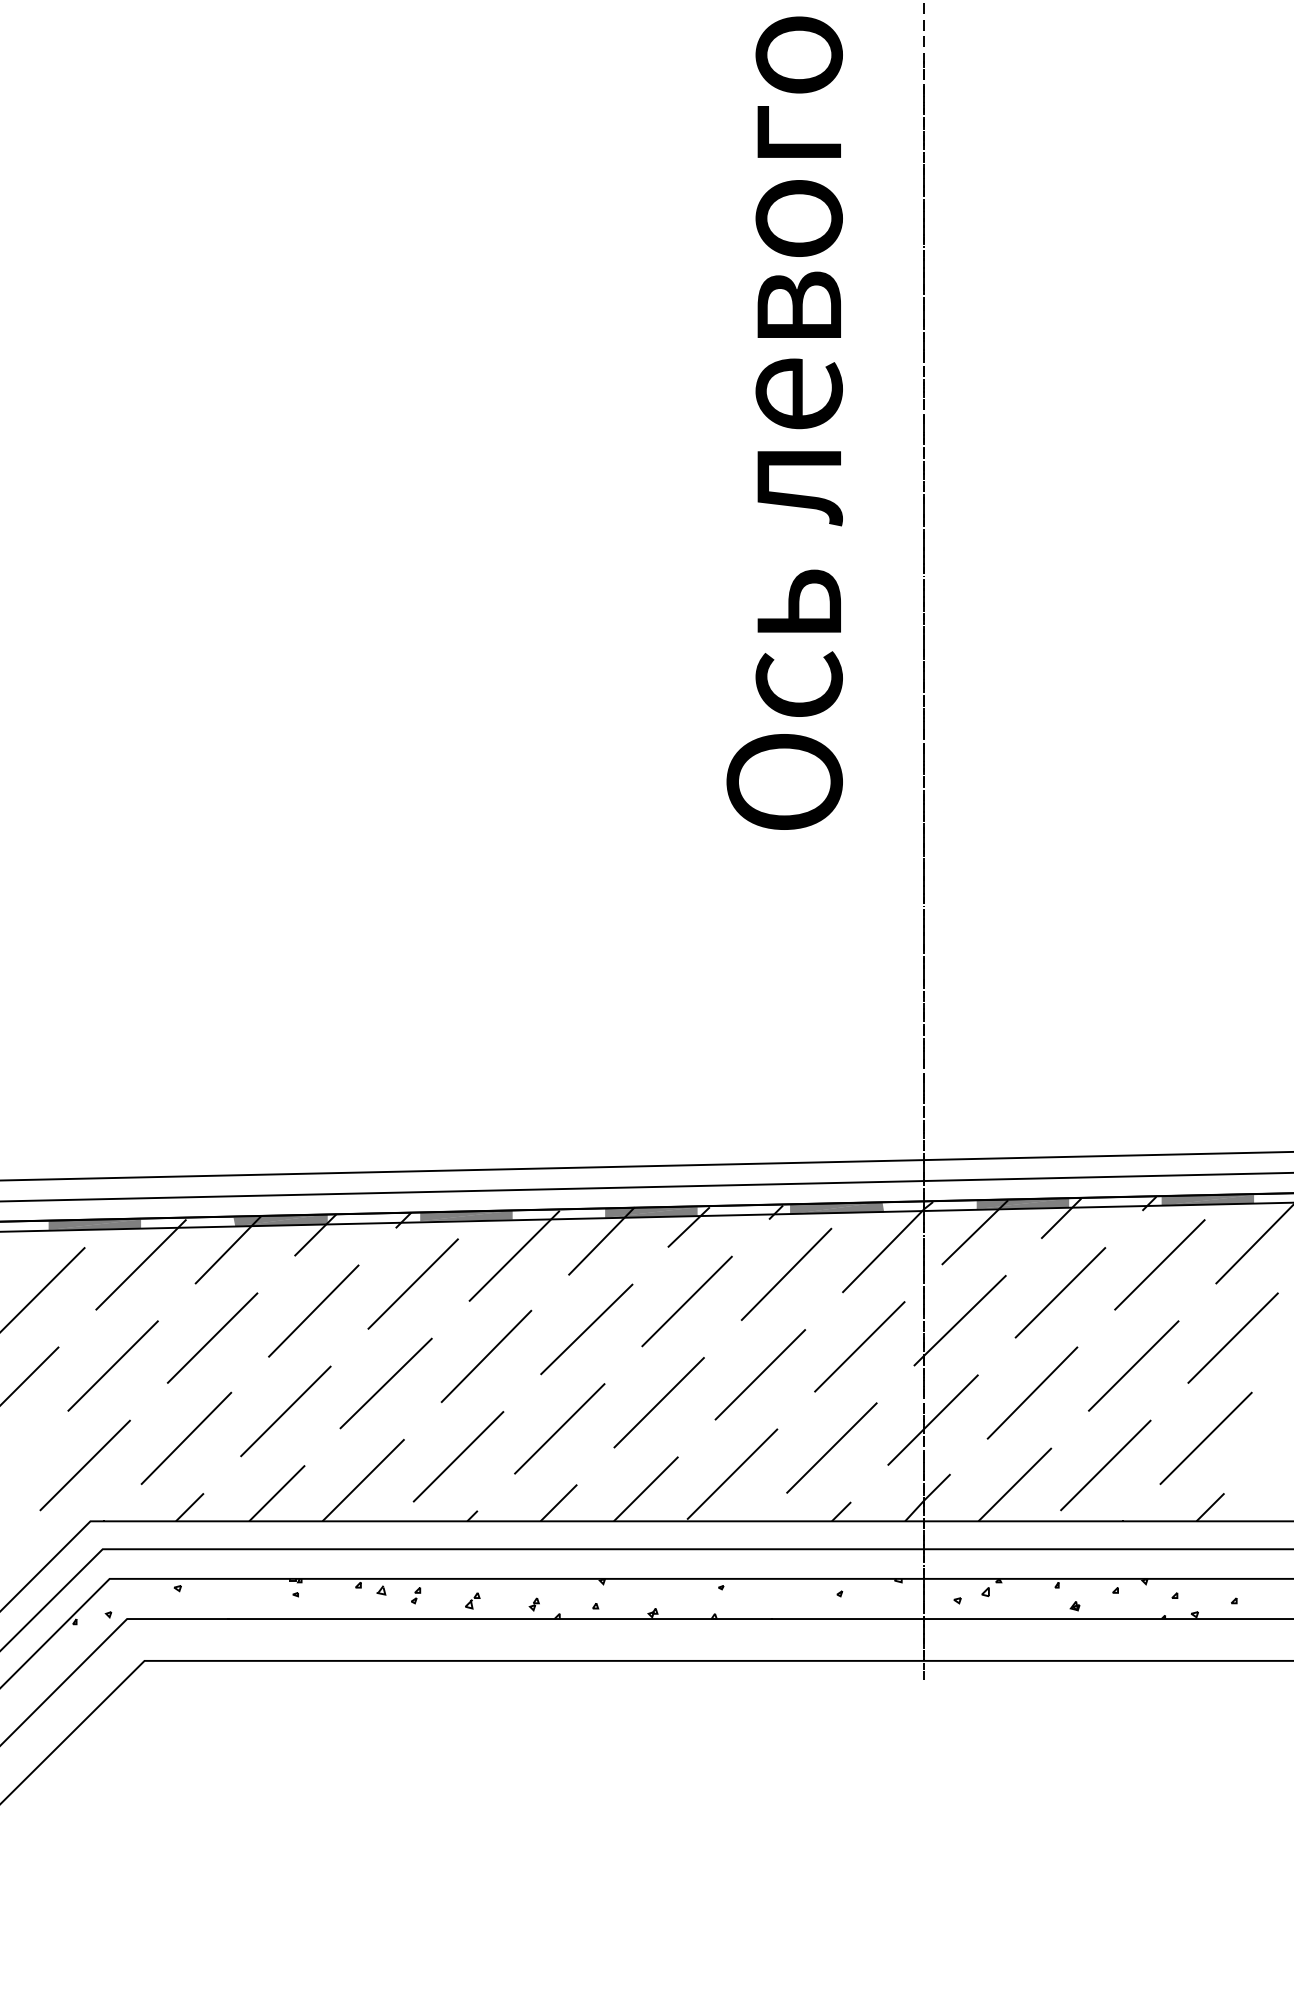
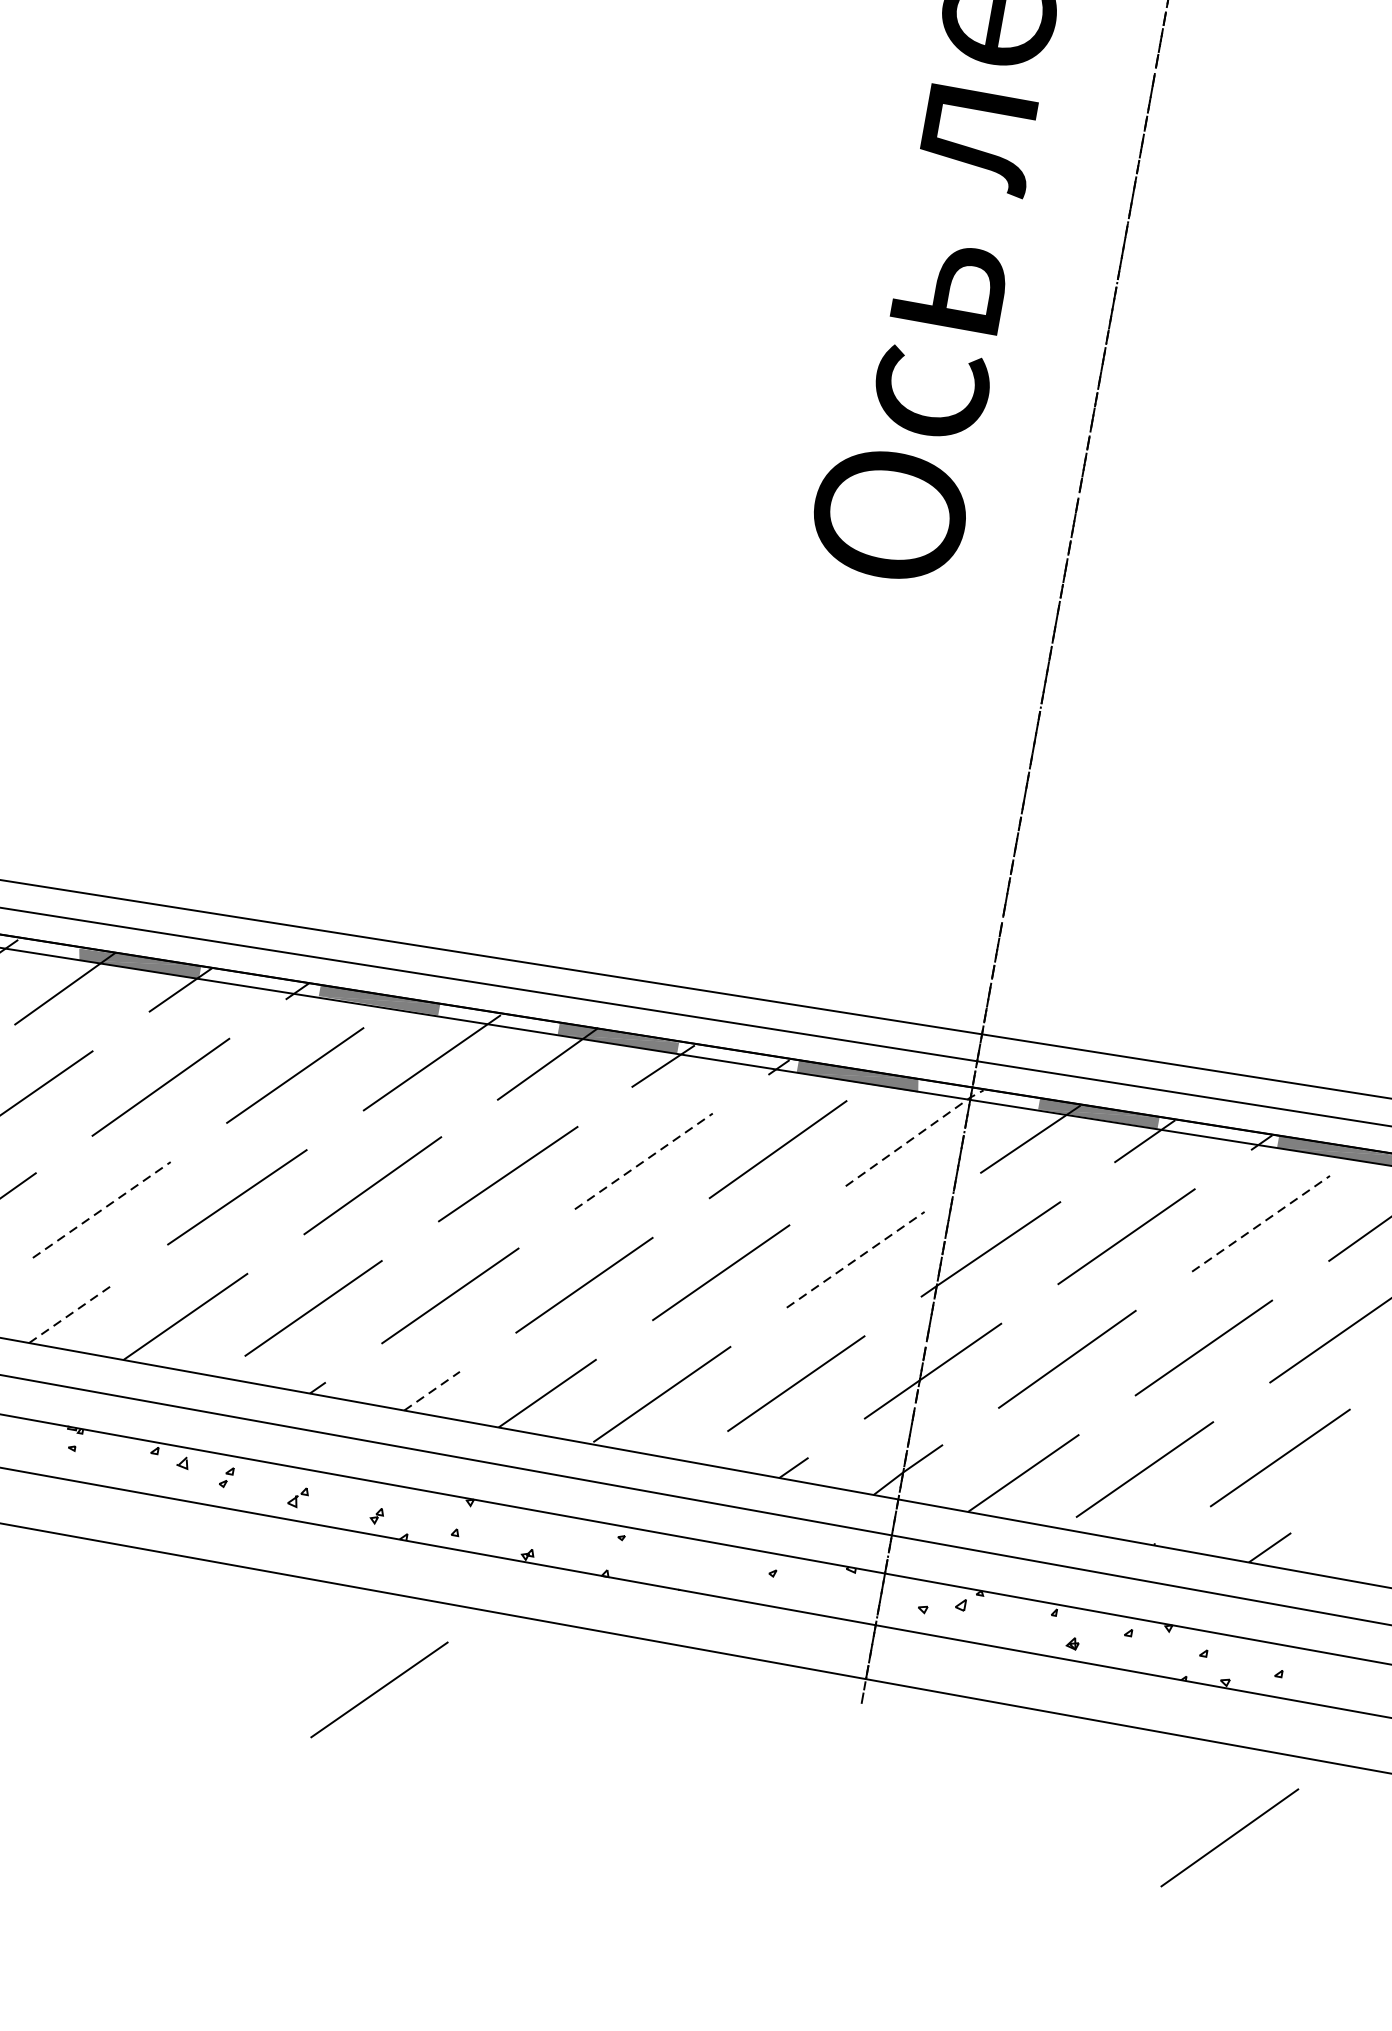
line: (888, 1245) -> (916, 1135), solid -> dashed
line: (1160, 1264) -> (1261, 1223), solid -> dashed
line: (687, 1301) -> (644, 1161), solid -> dashed
line: (860, 1346) -> (856, 1259), solid -> dashed
line: (286, 1411) -> (102, 1210), solid -> dashed
line: (277, 1493) -> (71, 1313), solid -> dashed
line: (558, 1502) -> (431, 1390), solid -> dashed
line: (1219, 1730) -> (1229, 1837), added
line: (559, 1734) -> (379, 1689), added

